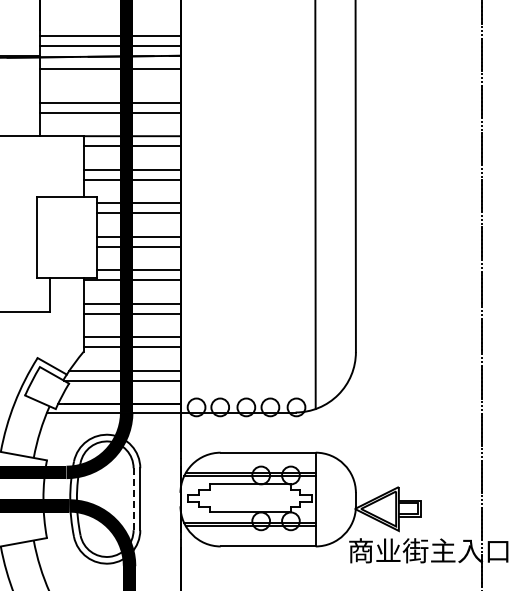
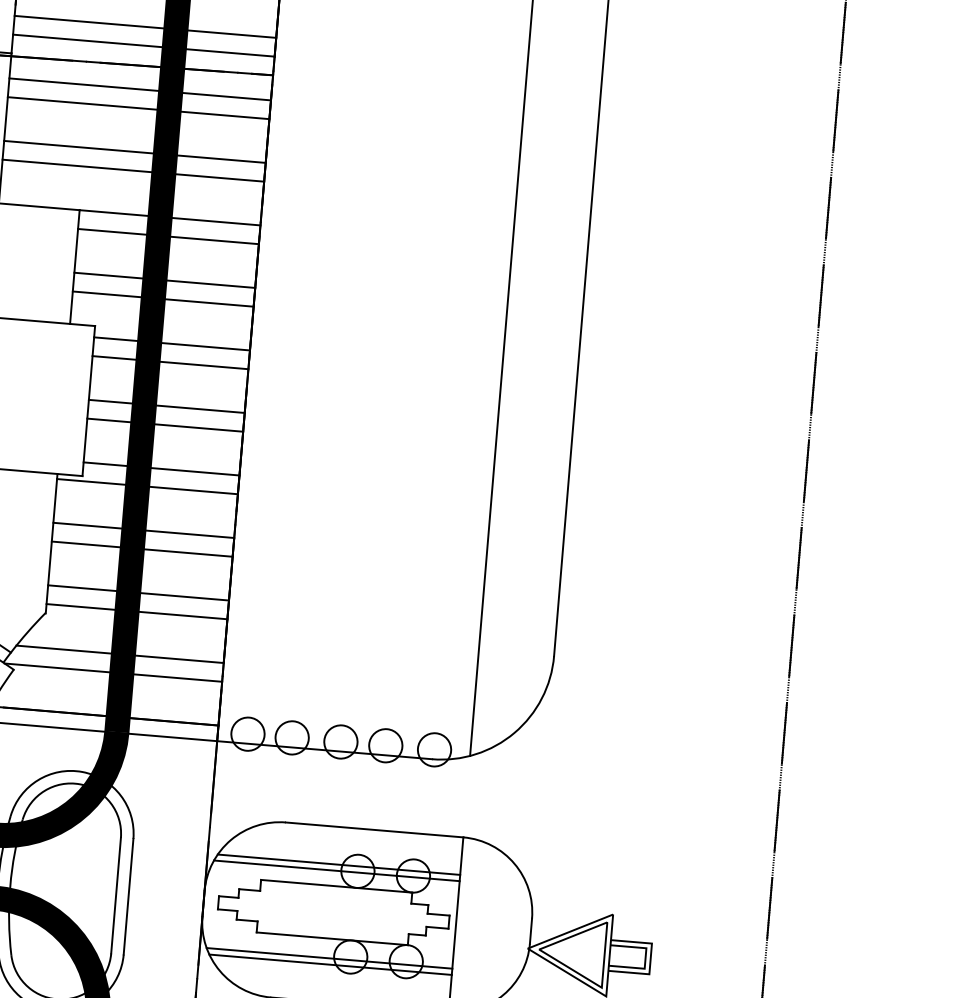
line: (110, 79) -> (138, 108), added
line: (133, 499) -> (115, 896), dashed -> solid

